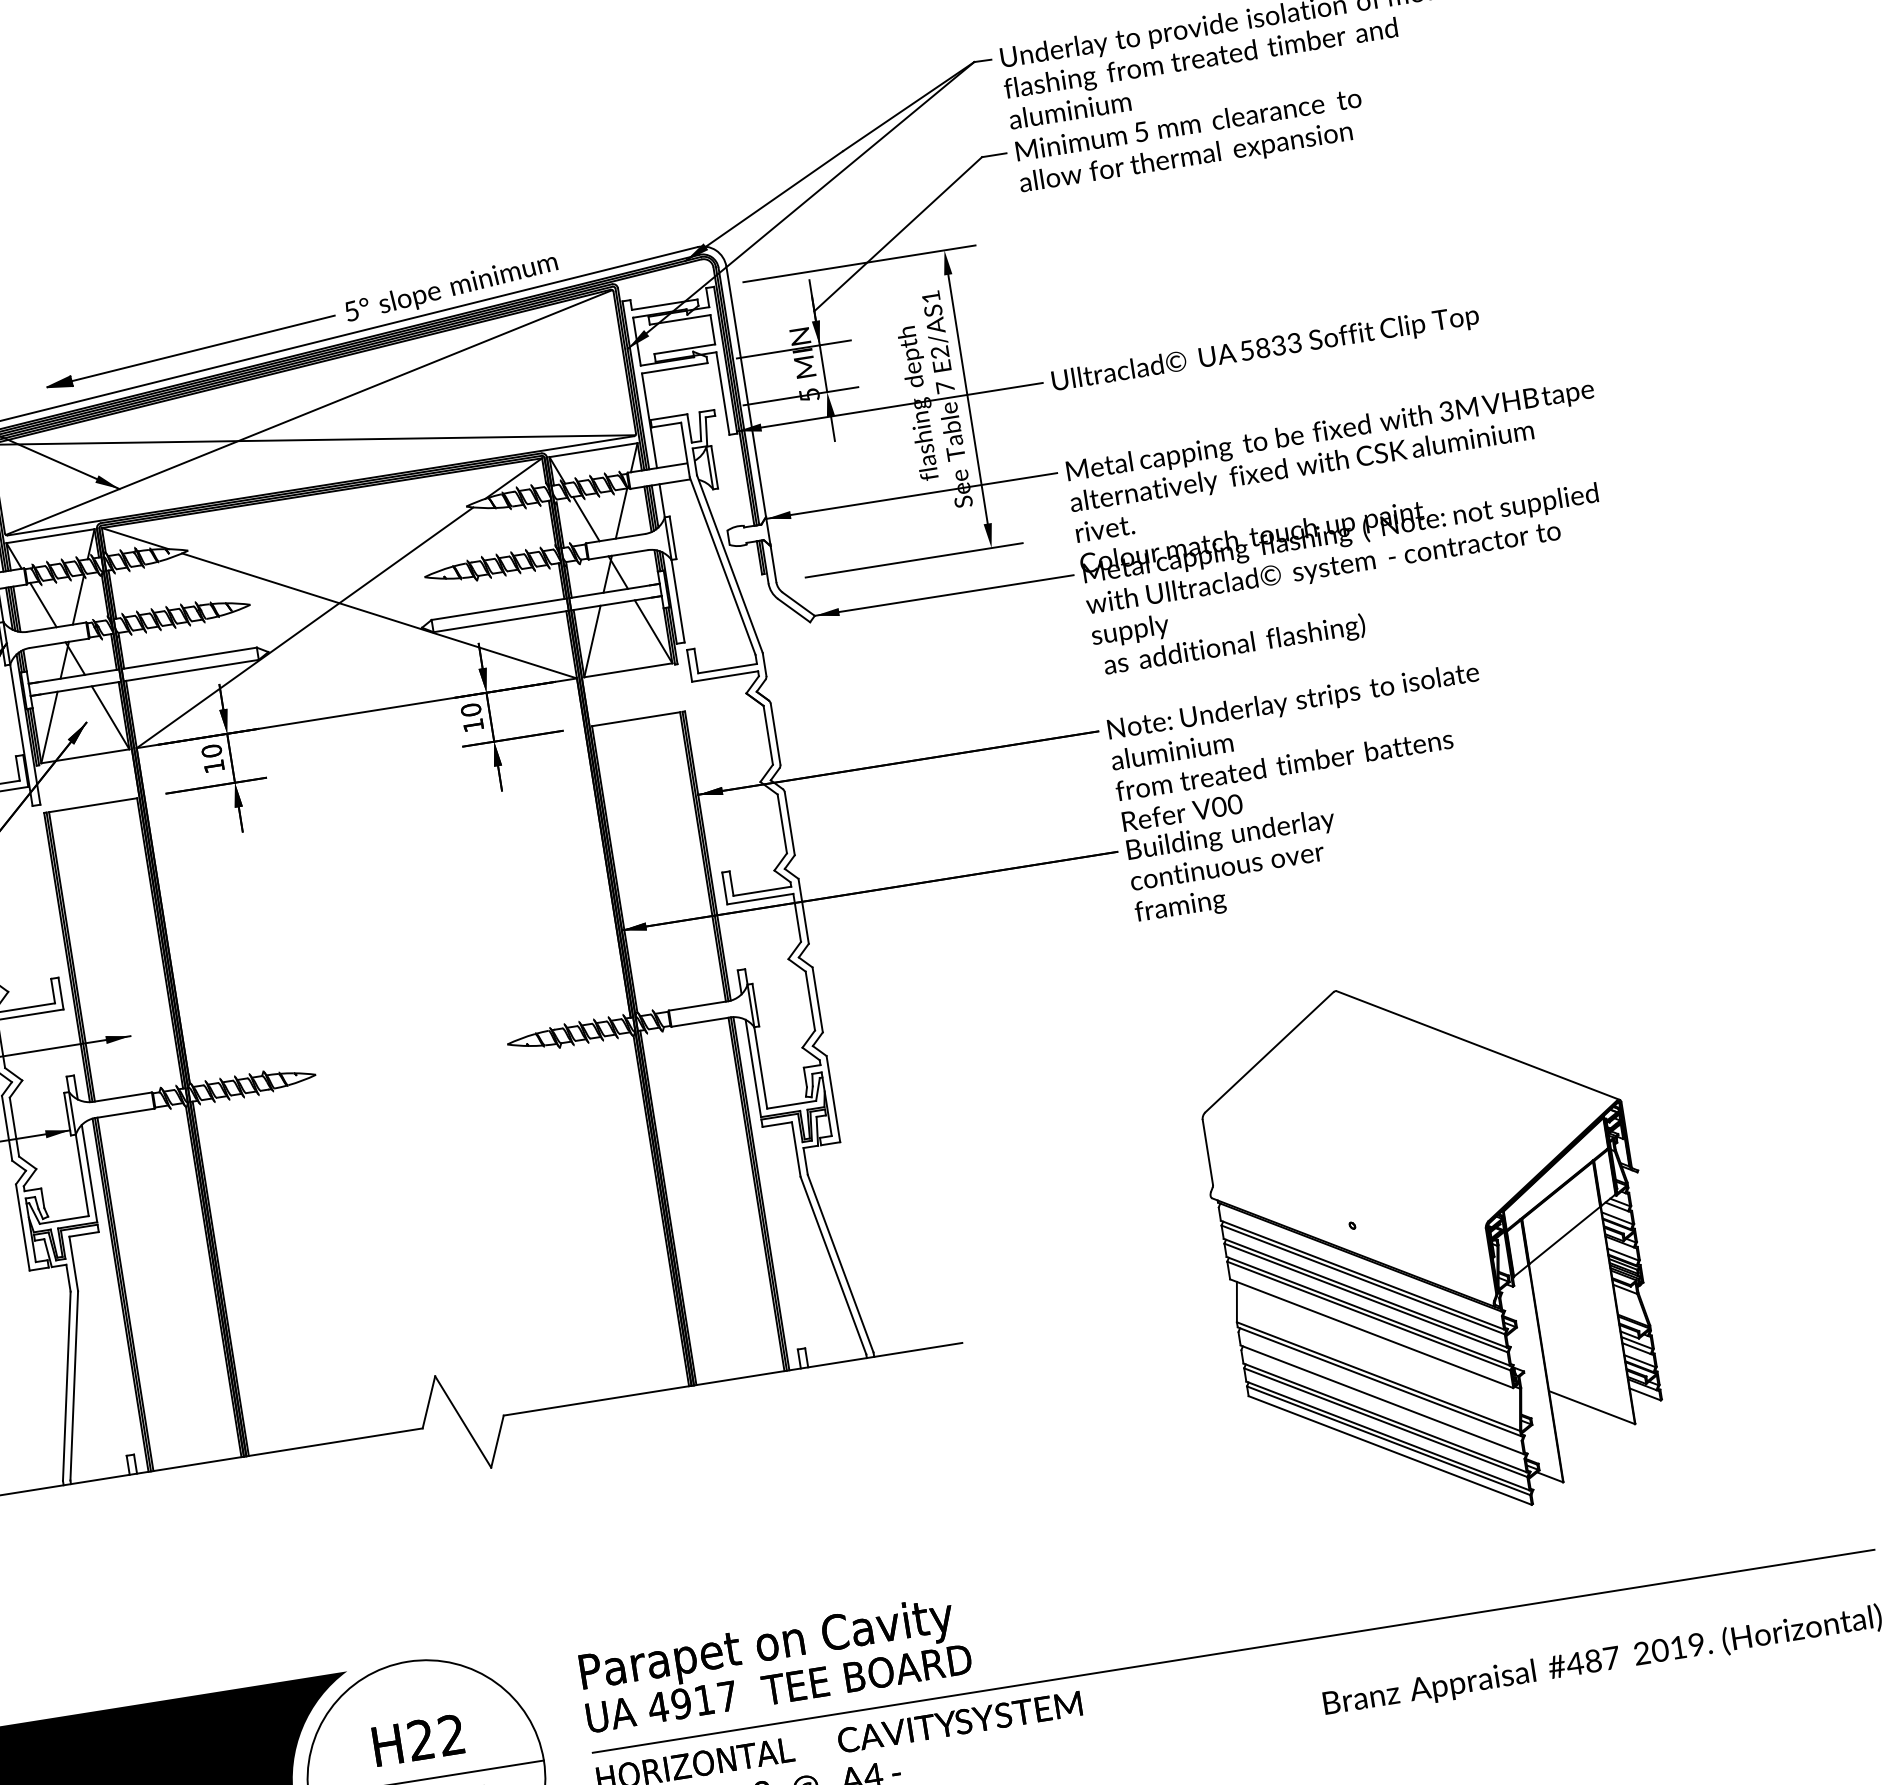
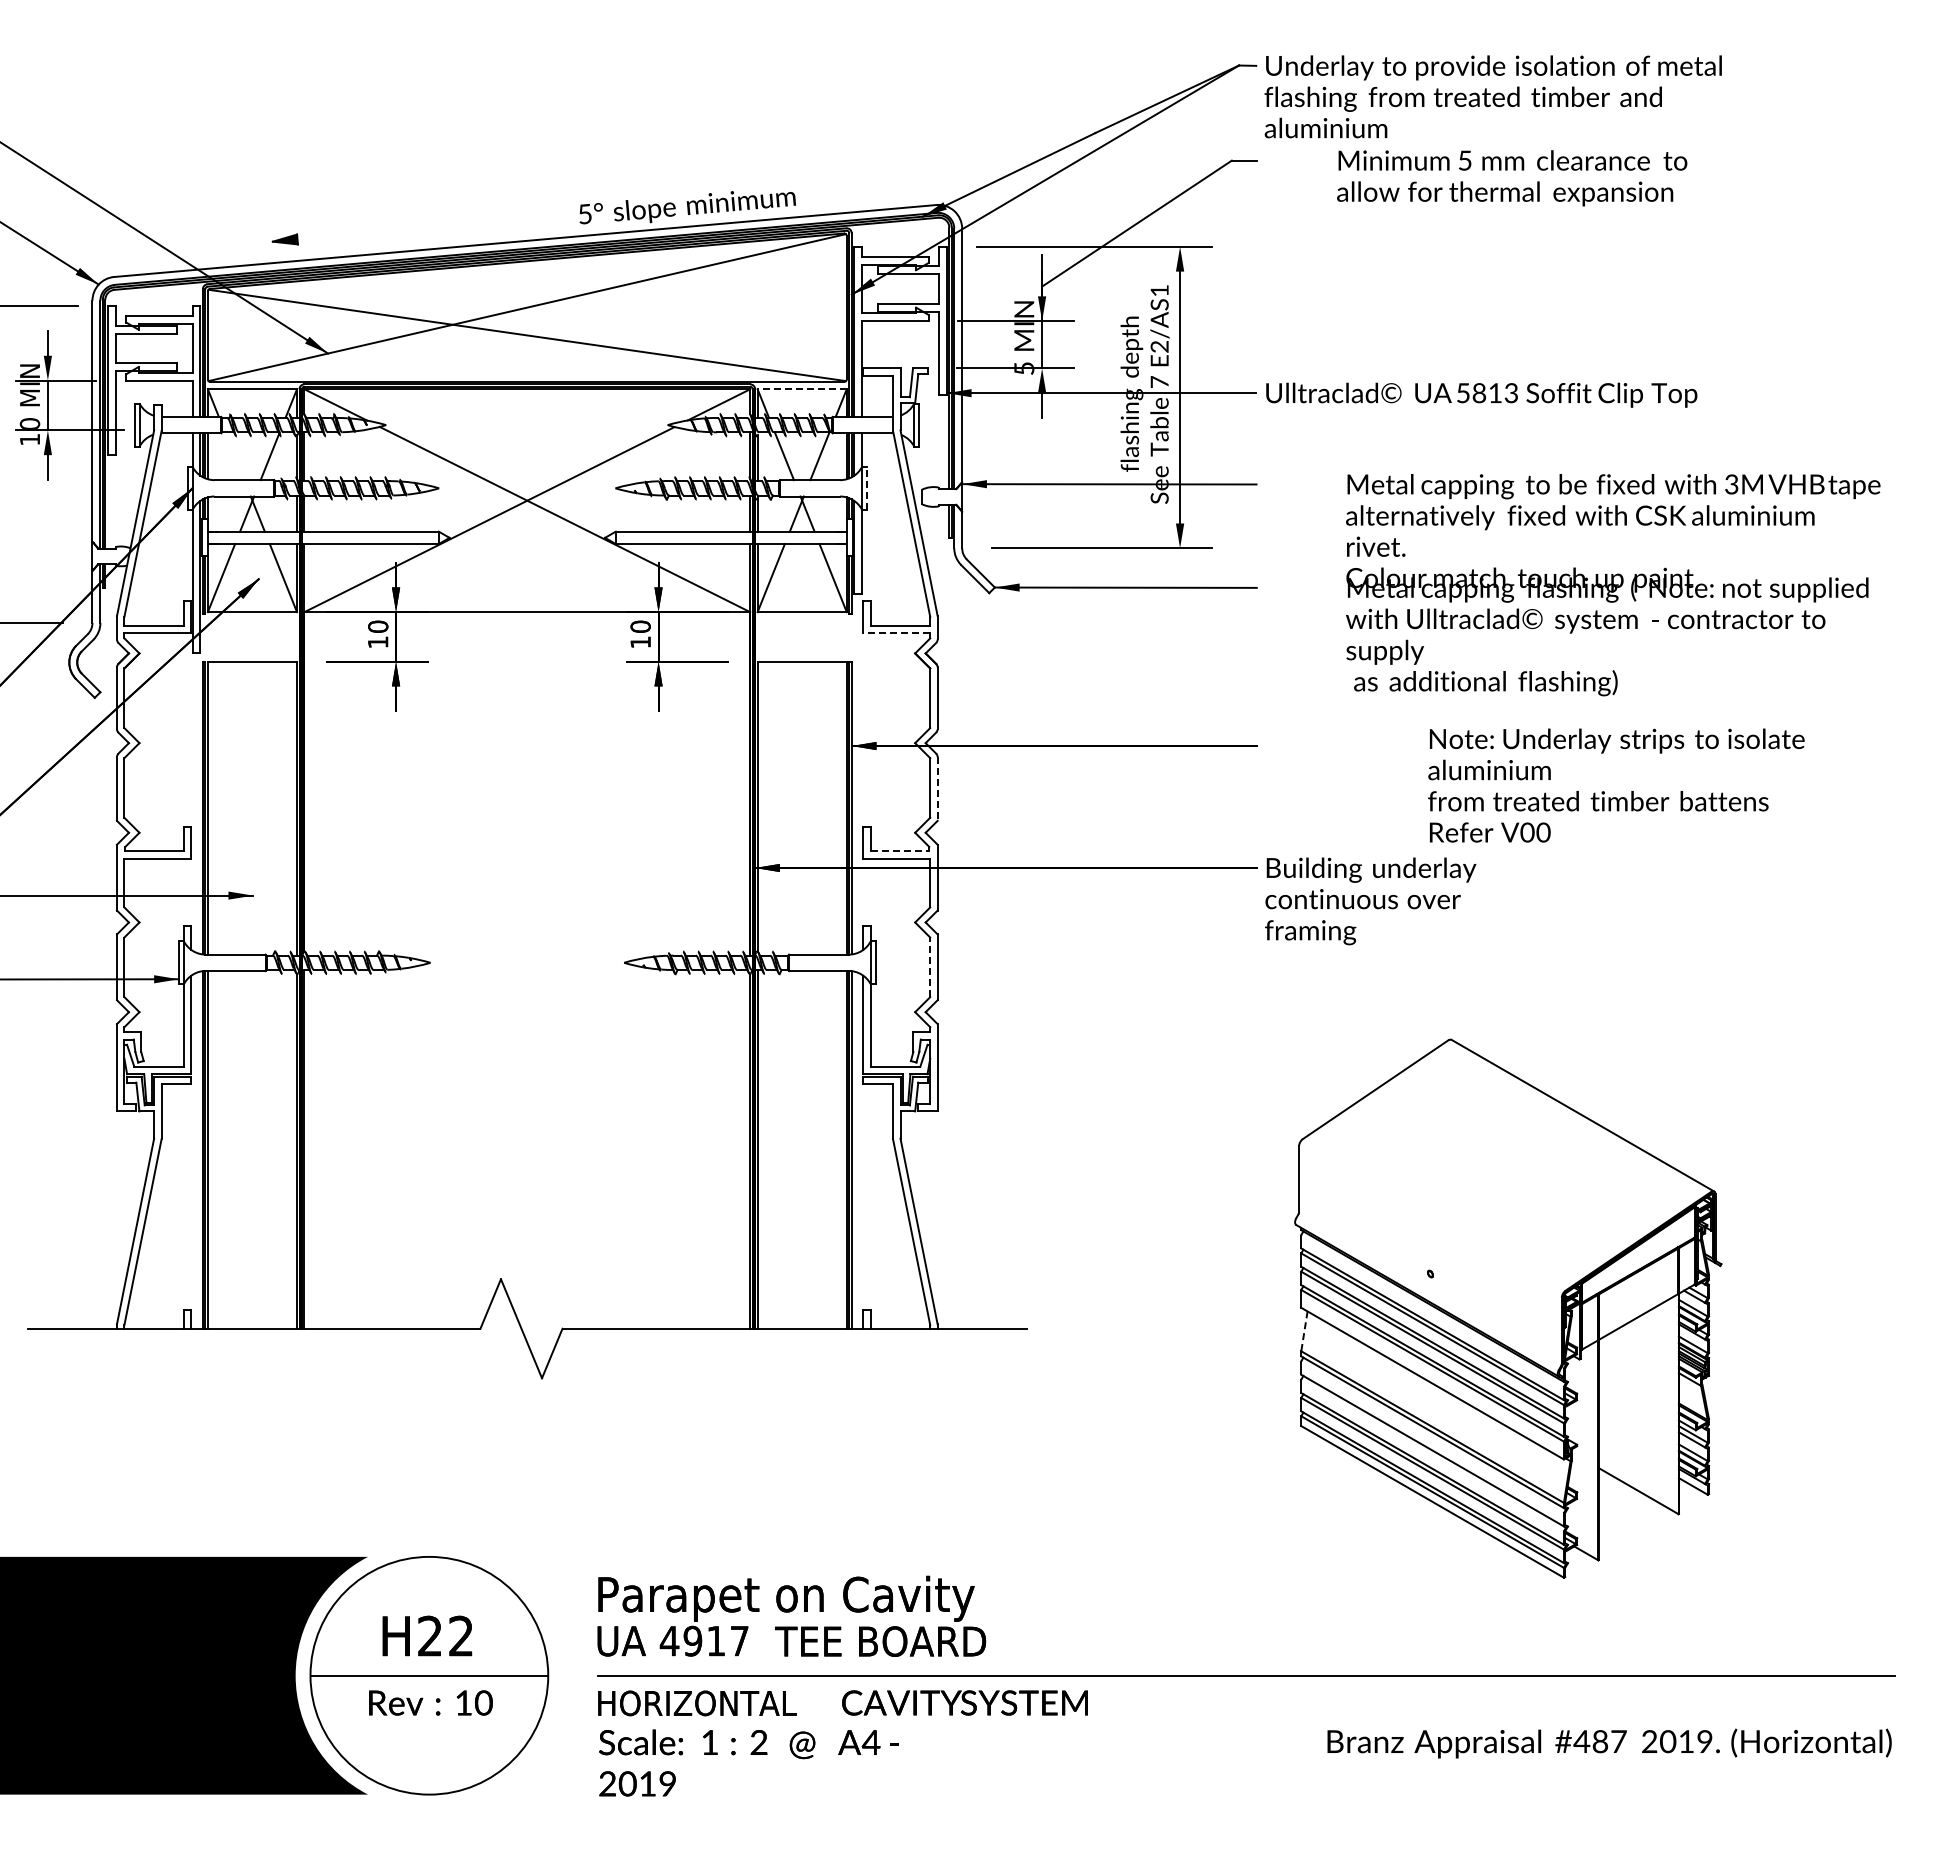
text: (1190, 142) -> (1512, 178), moved
text: (1277, 346) -> (1494, 393), 5833 -> 5813
line: (203, 348) -> (432, 227), removed
line: (593, 450) -> (802, 389), solid -> dashed
text: (1345, 529) -> (1613, 585), moved
line: (673, 537) -> (867, 488), solid -> dashed
line: (43, 605) -> (234, 456), removed
line: (724, 676) -> (896, 633), solid -> dashed
text: (1299, 746) -> (1616, 785), moved
line: (789, 824) -> (937, 789), solid -> dashed
line: (762, 891) -> (900, 851), solid -> dashed
line: (810, 1001) -> (930, 967), solid -> dashed
line: (1236, 1302) -> (1304, 1331), solid -> dashed

